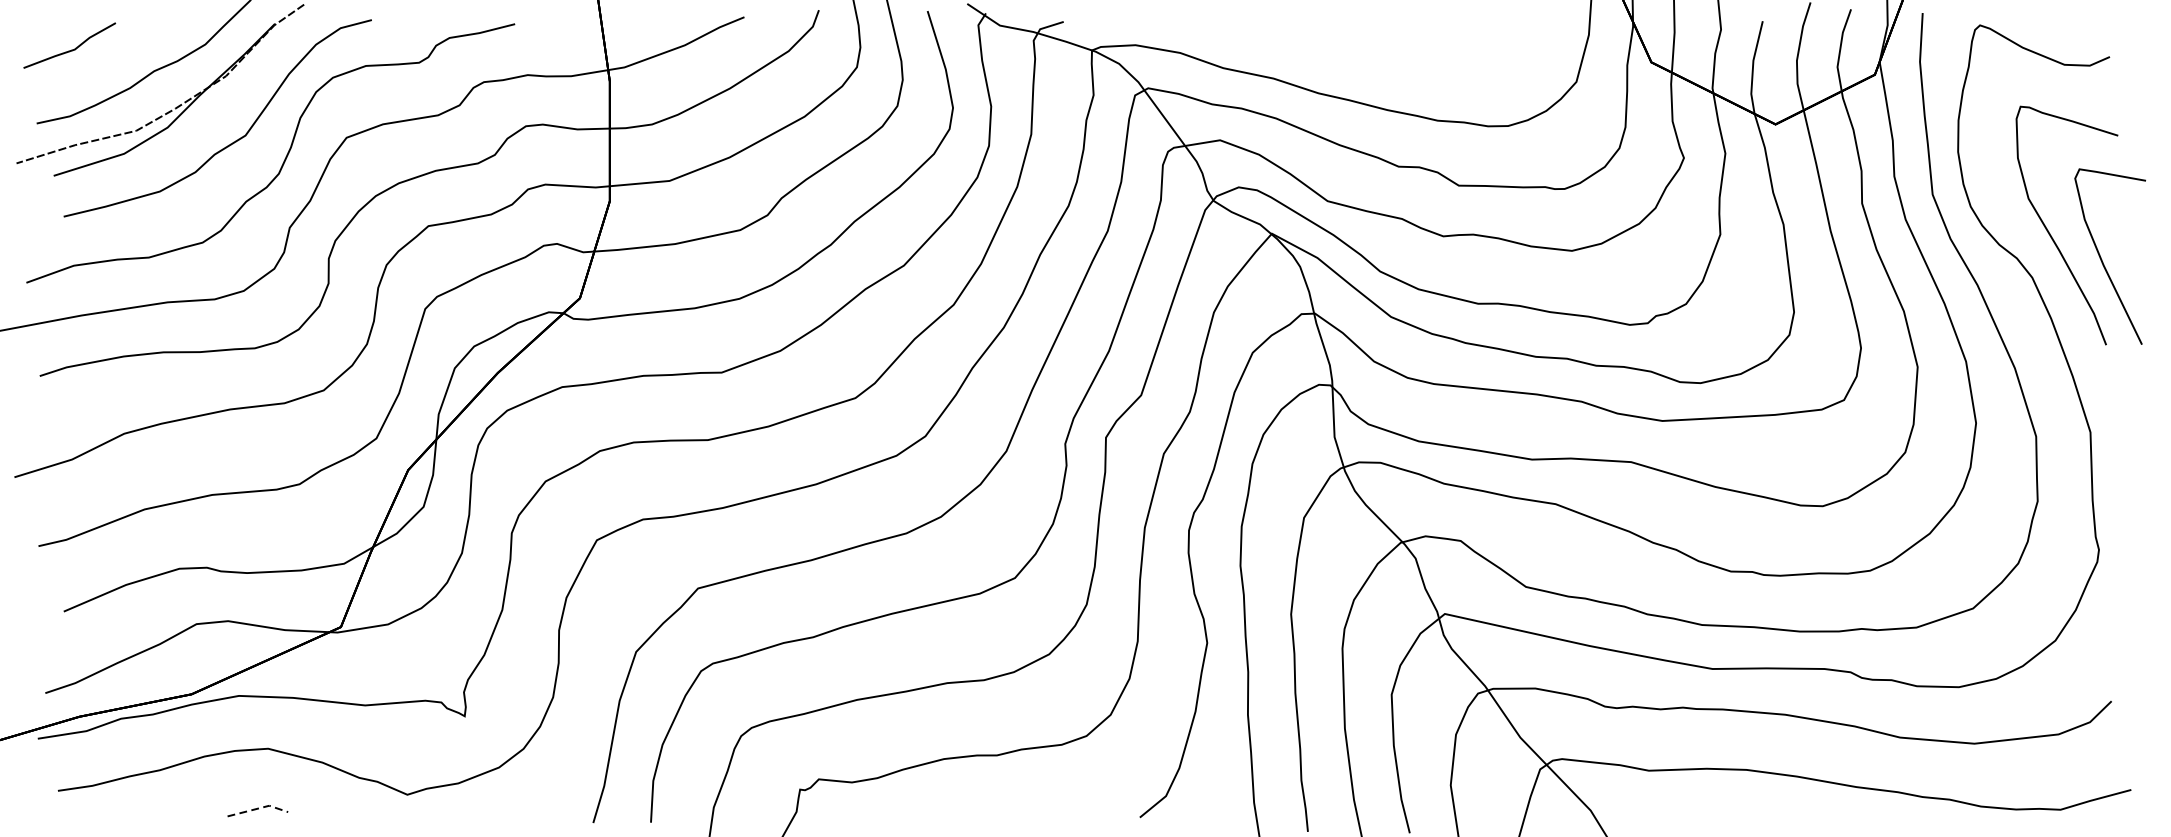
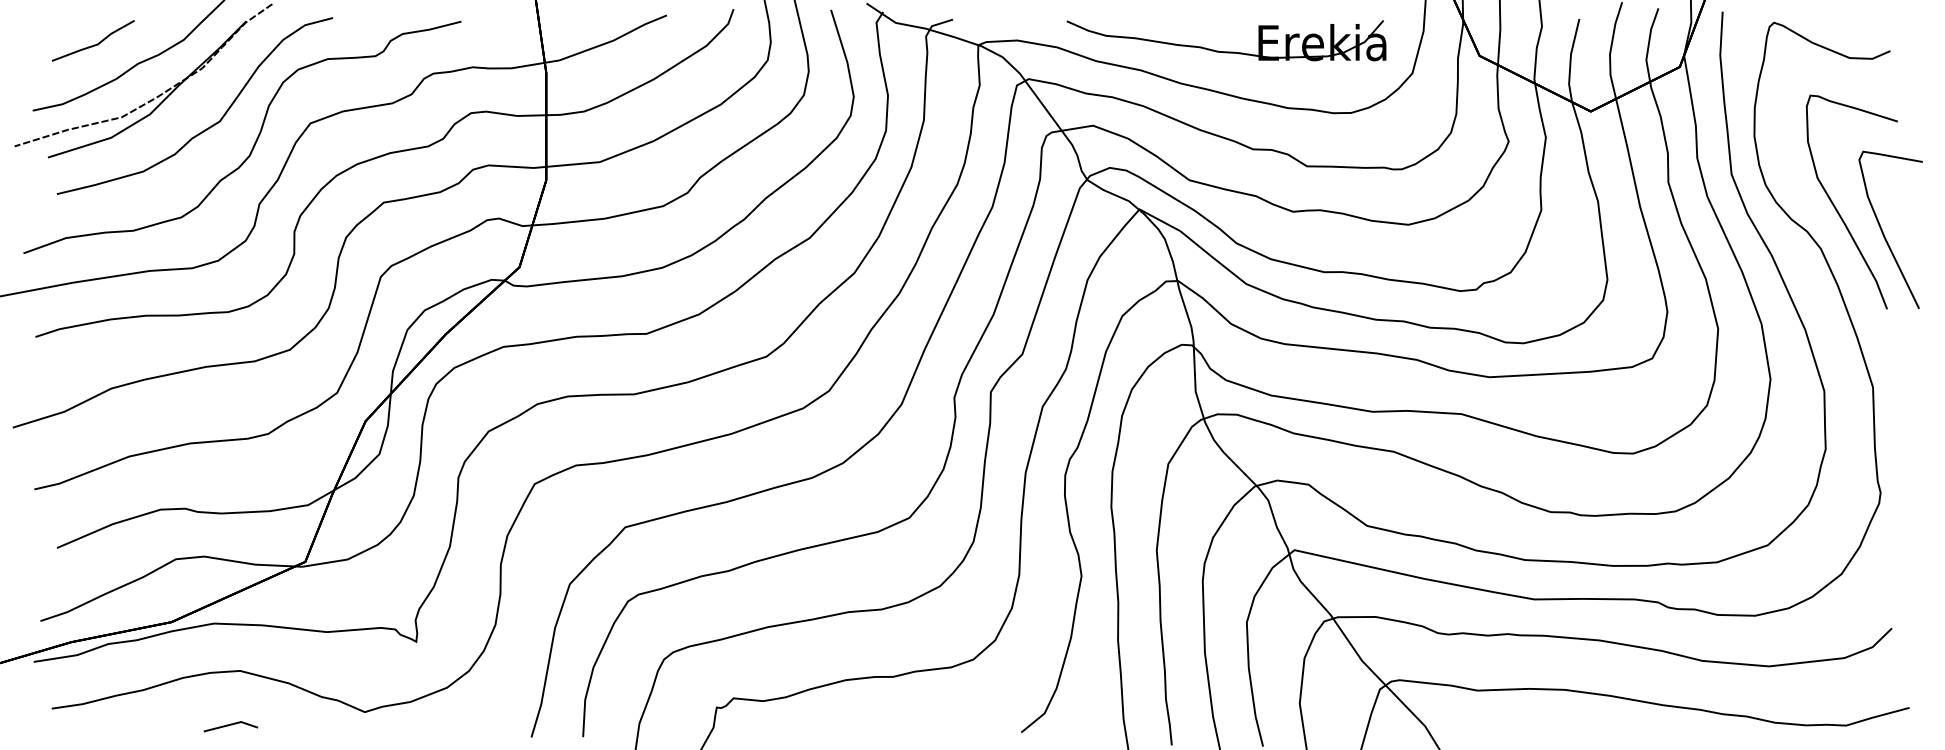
line: (71, 49) -> (94, 44), moved
part: (1368, 57) -> (1226, 51), added
line: (258, 808) -> (231, 724), dashed -> solid

